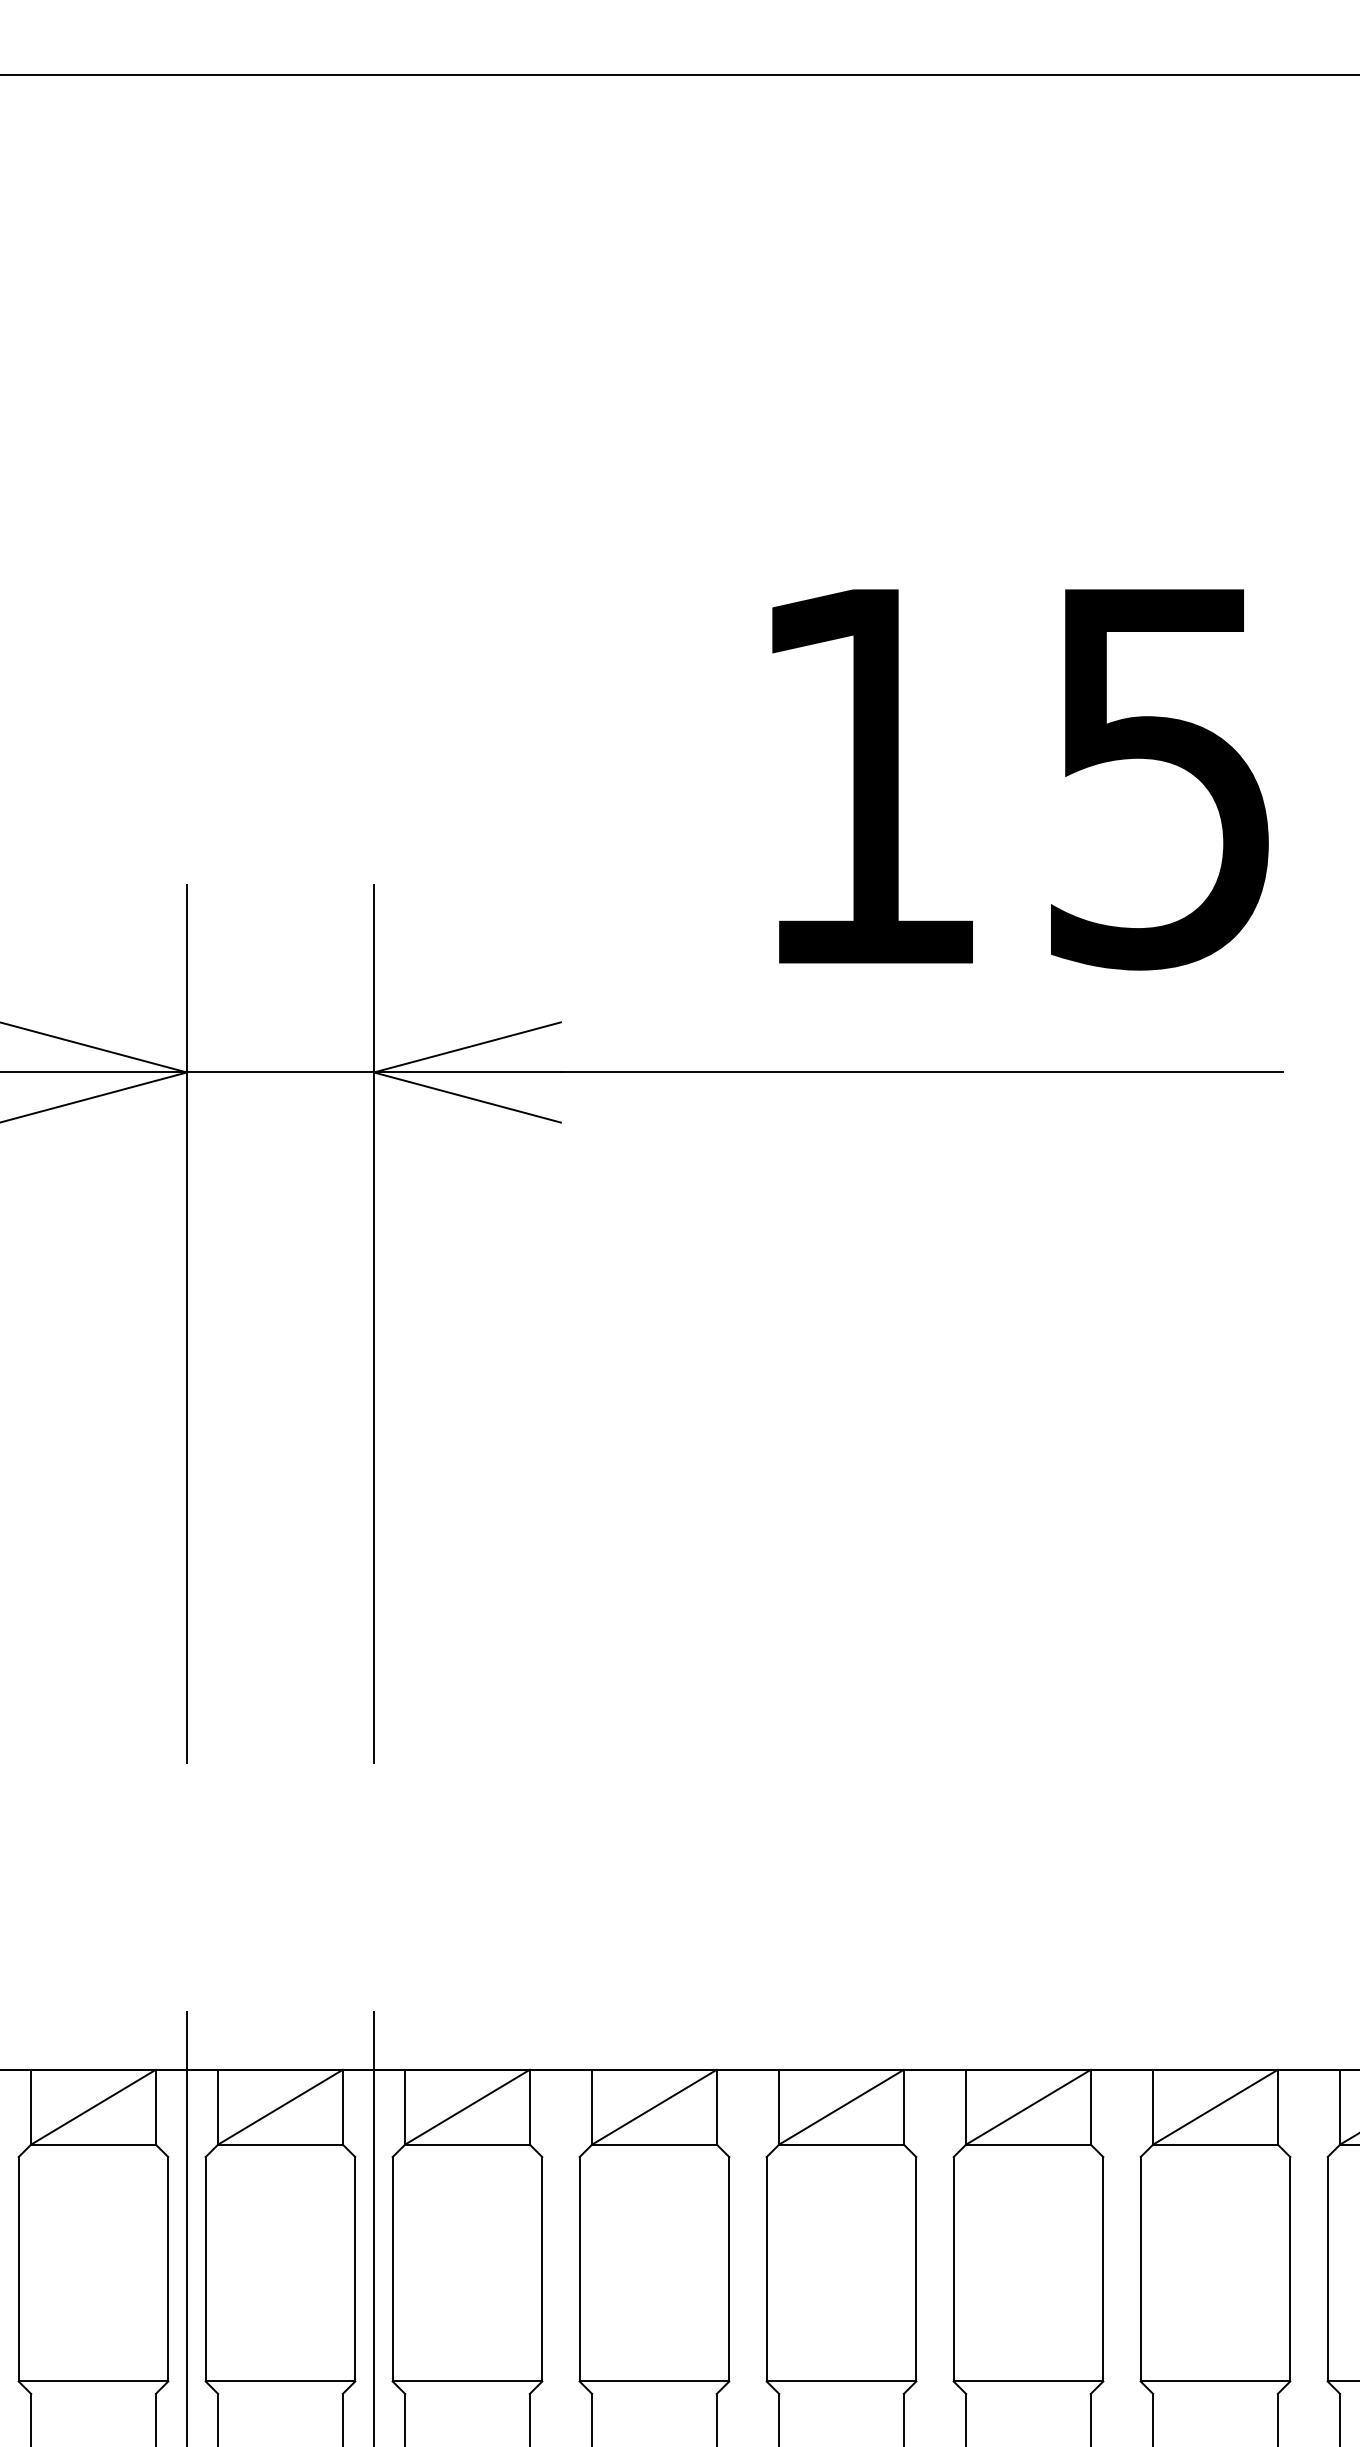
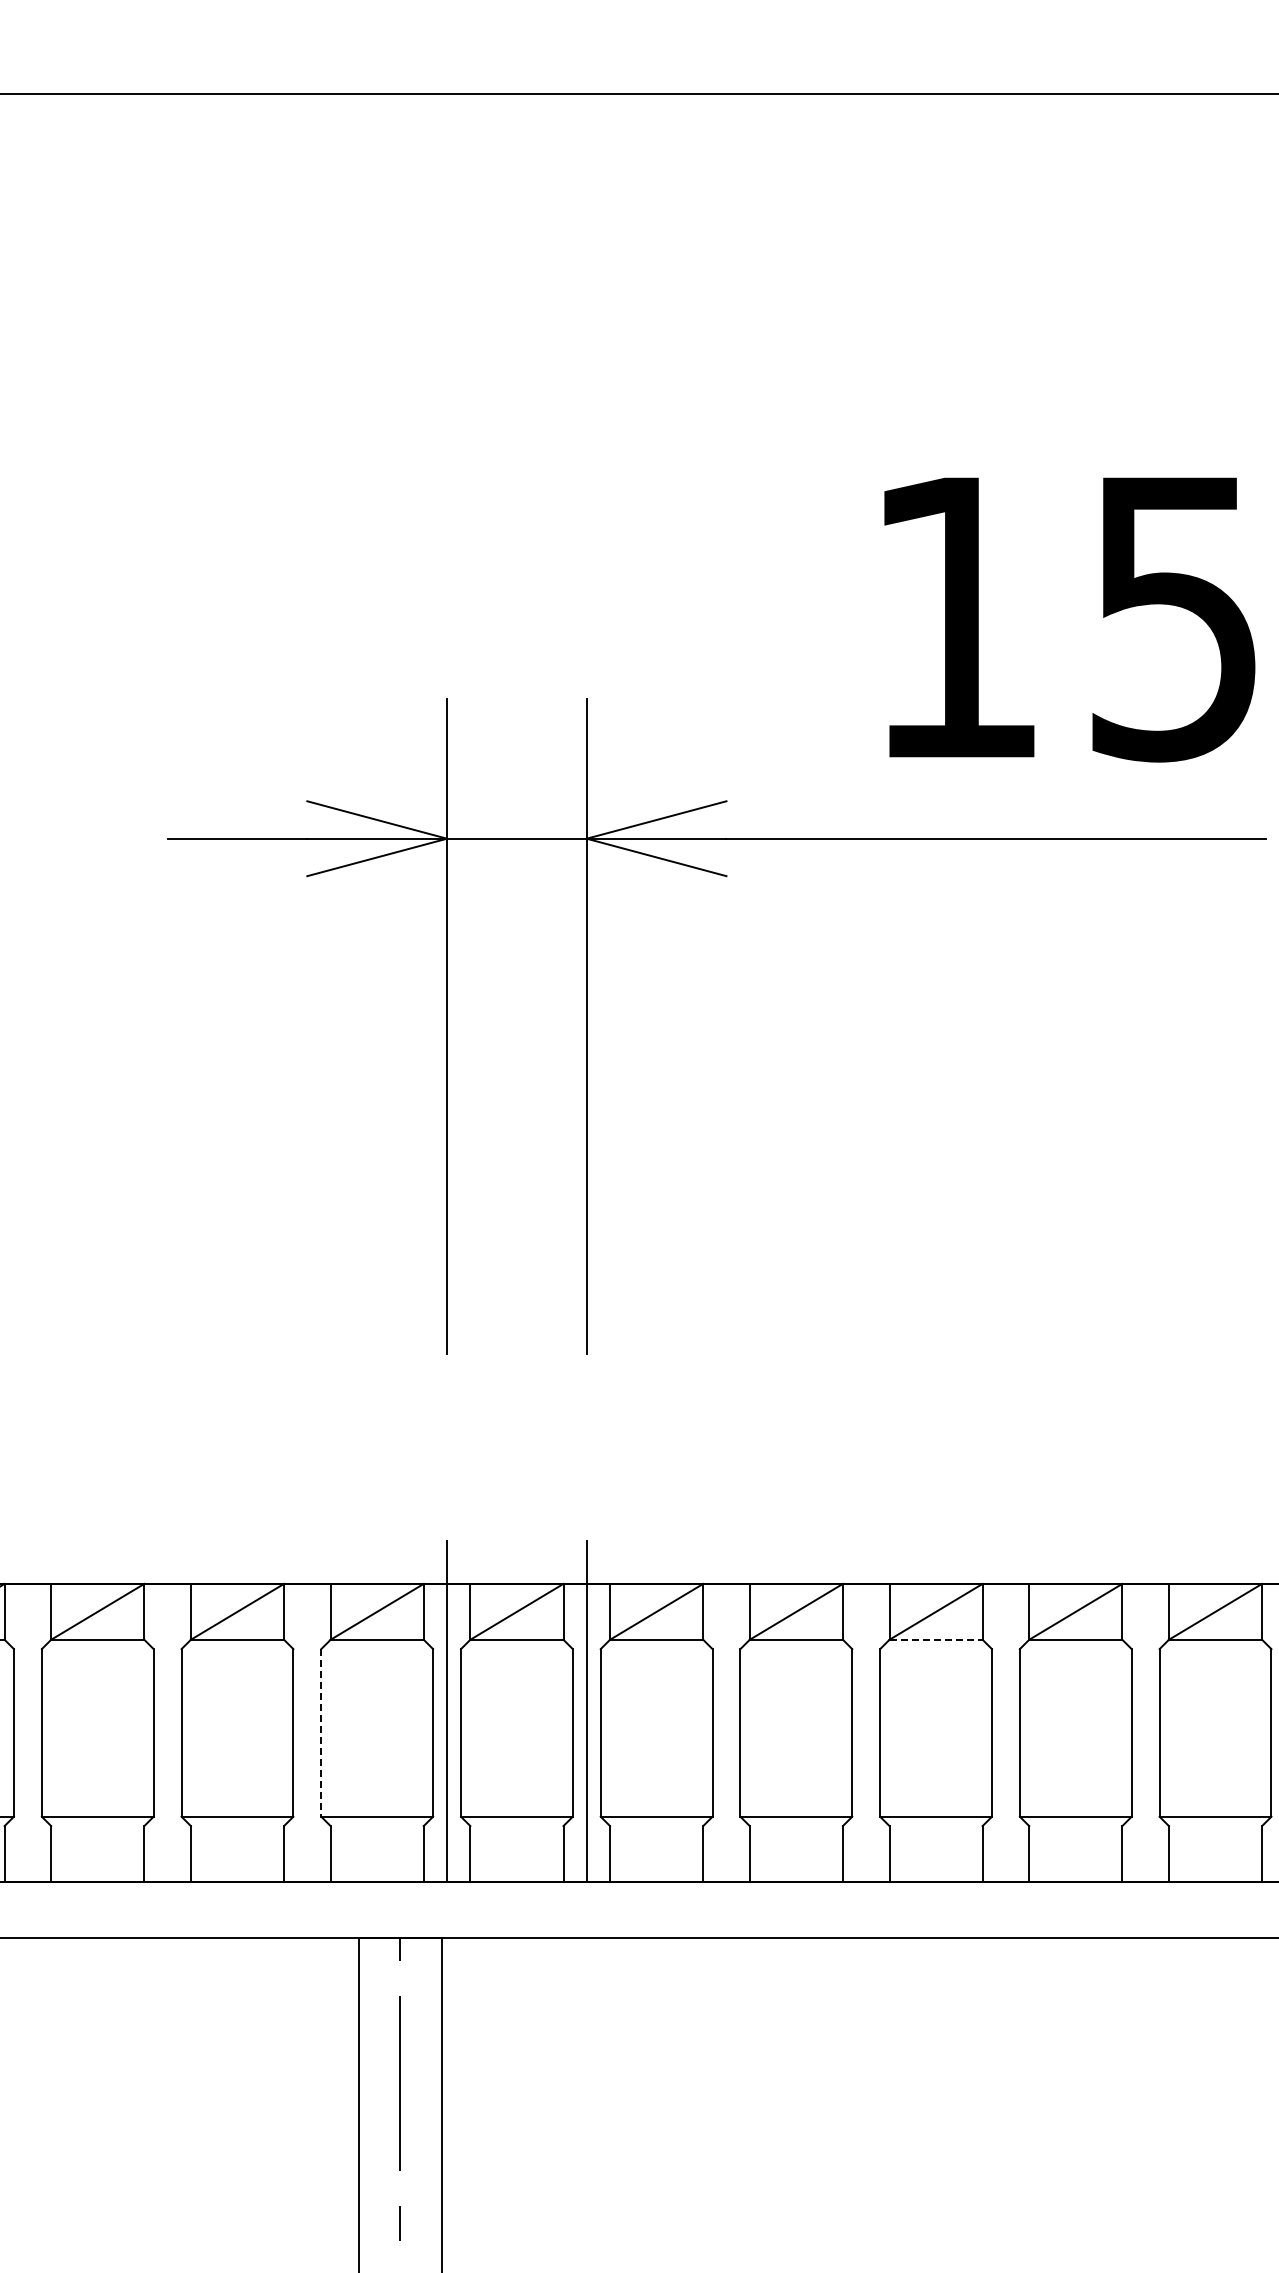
line: (842, 2144) -> (936, 1639), solid -> dashed
line: (18, 2268) -> (321, 1732), solid -> dashed

